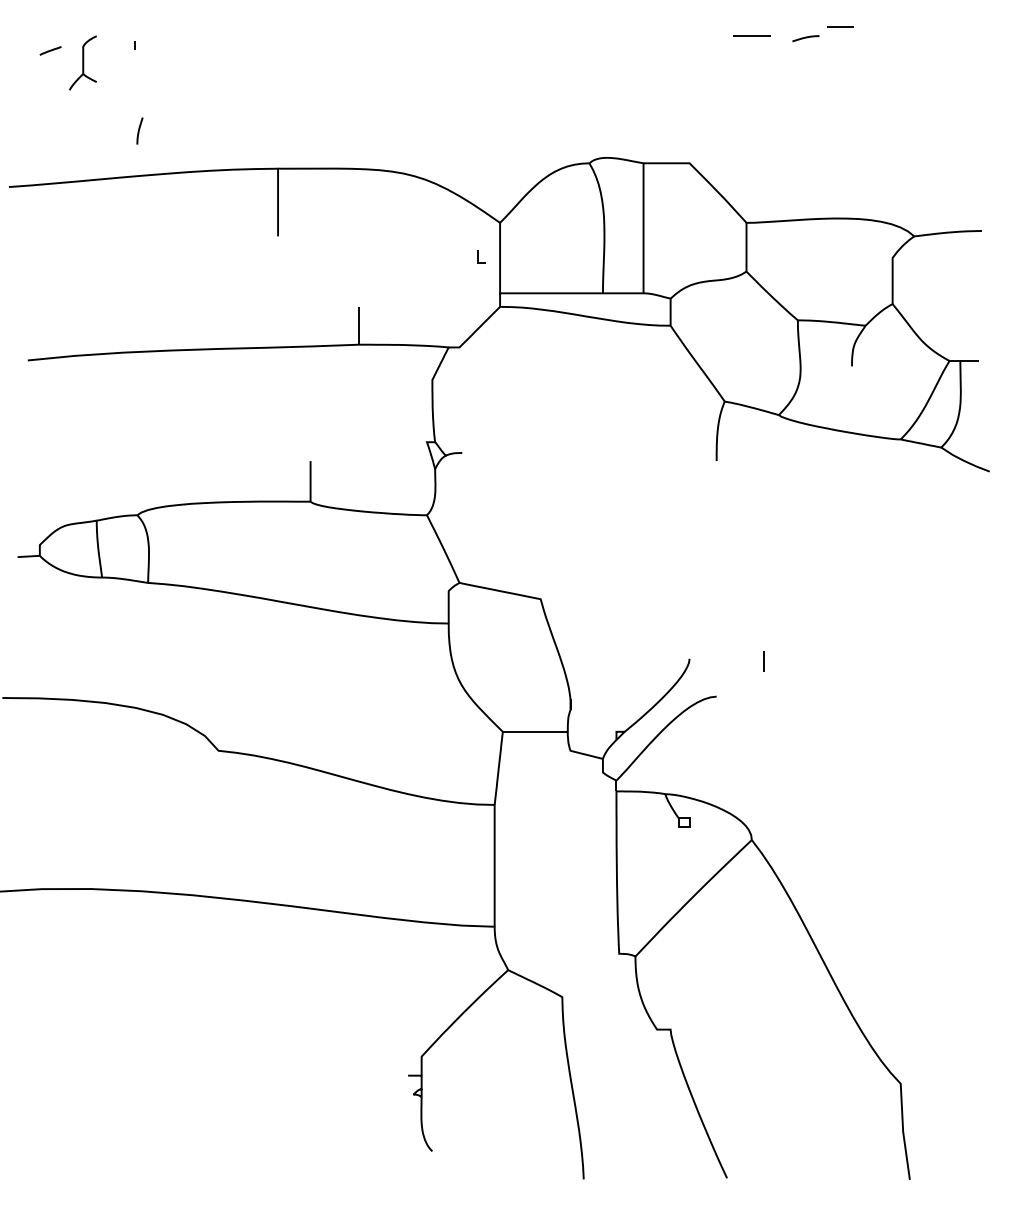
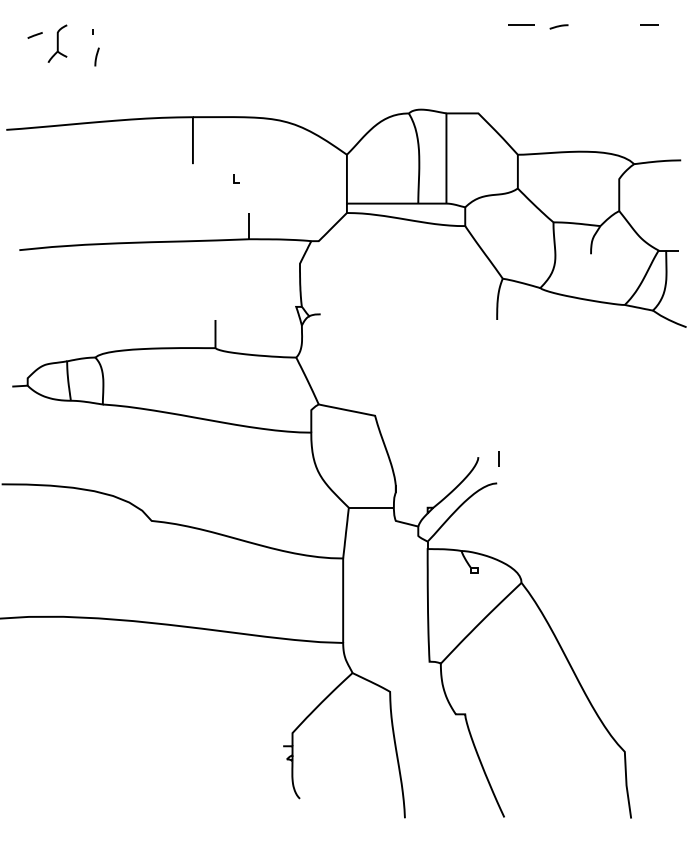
line: (841, 26) -> (649, 24), moved
line: (139, 130) -> (96, 56), moved
curve: (477, 257) -> (234, 178), moved
line: (763, 660) -> (498, 458), moved

